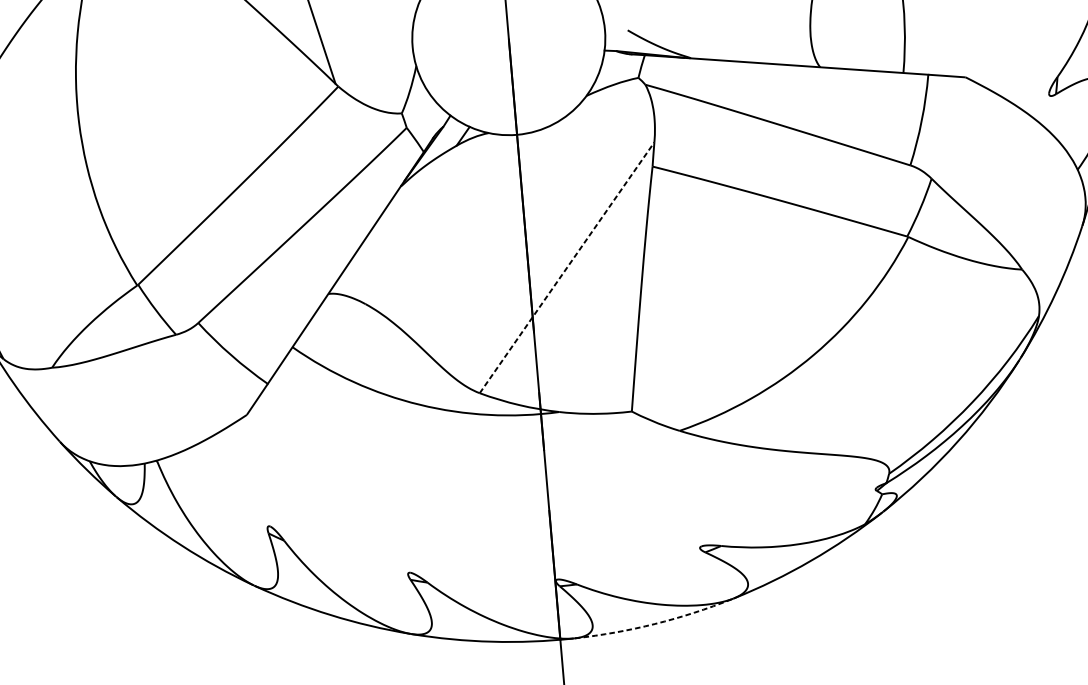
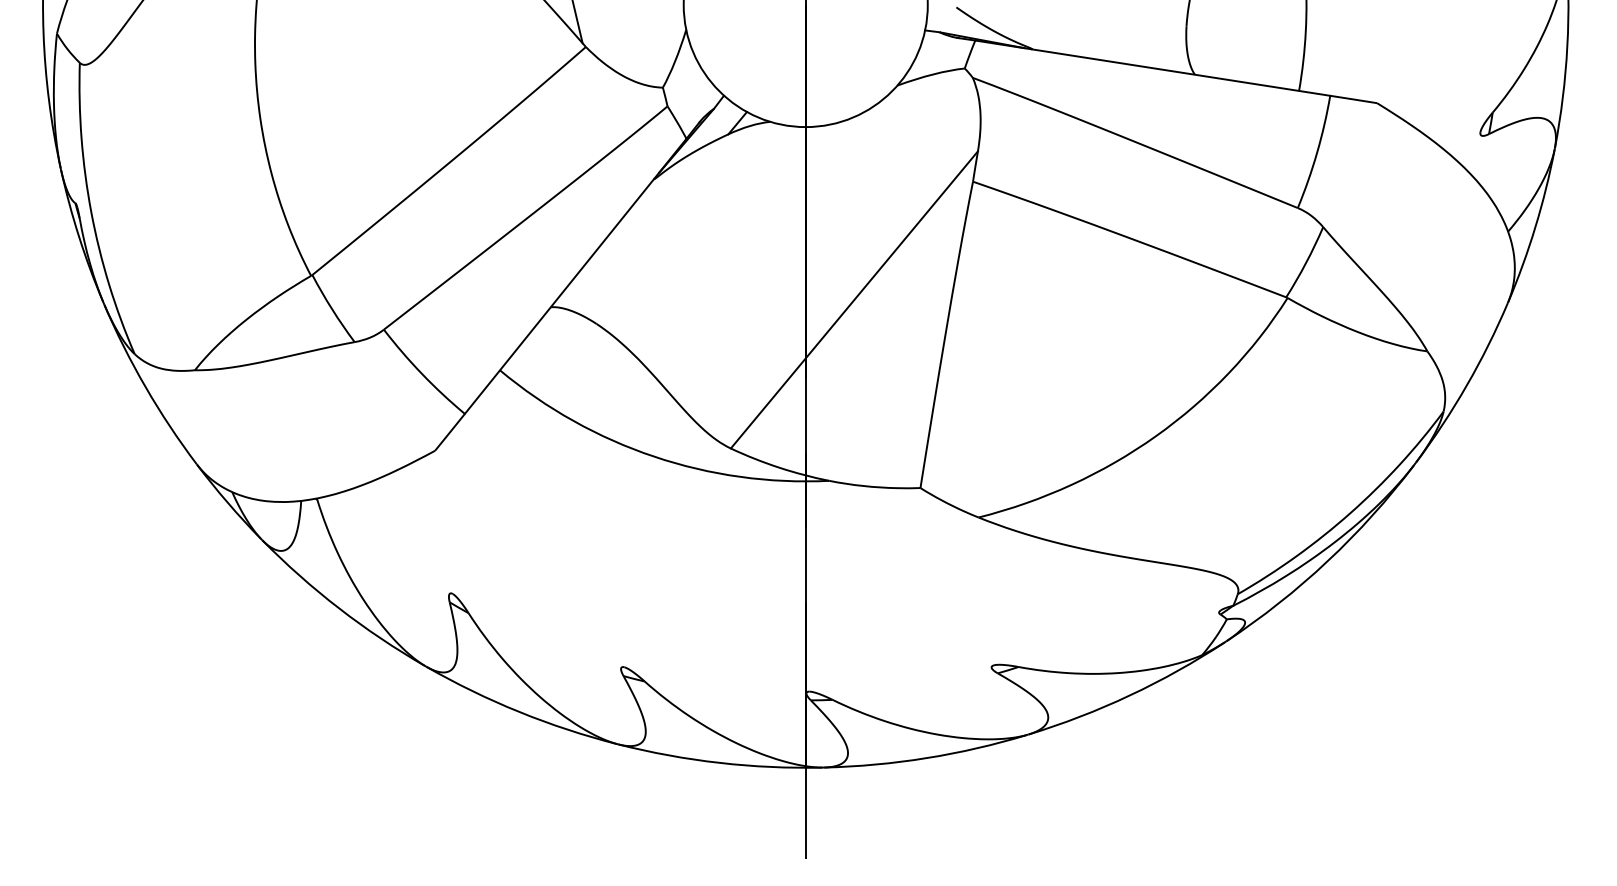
line: (567, 267) -> (854, 299), dashed -> solid
arc: (654, 624) -> (926, 758), dashed -> solid

